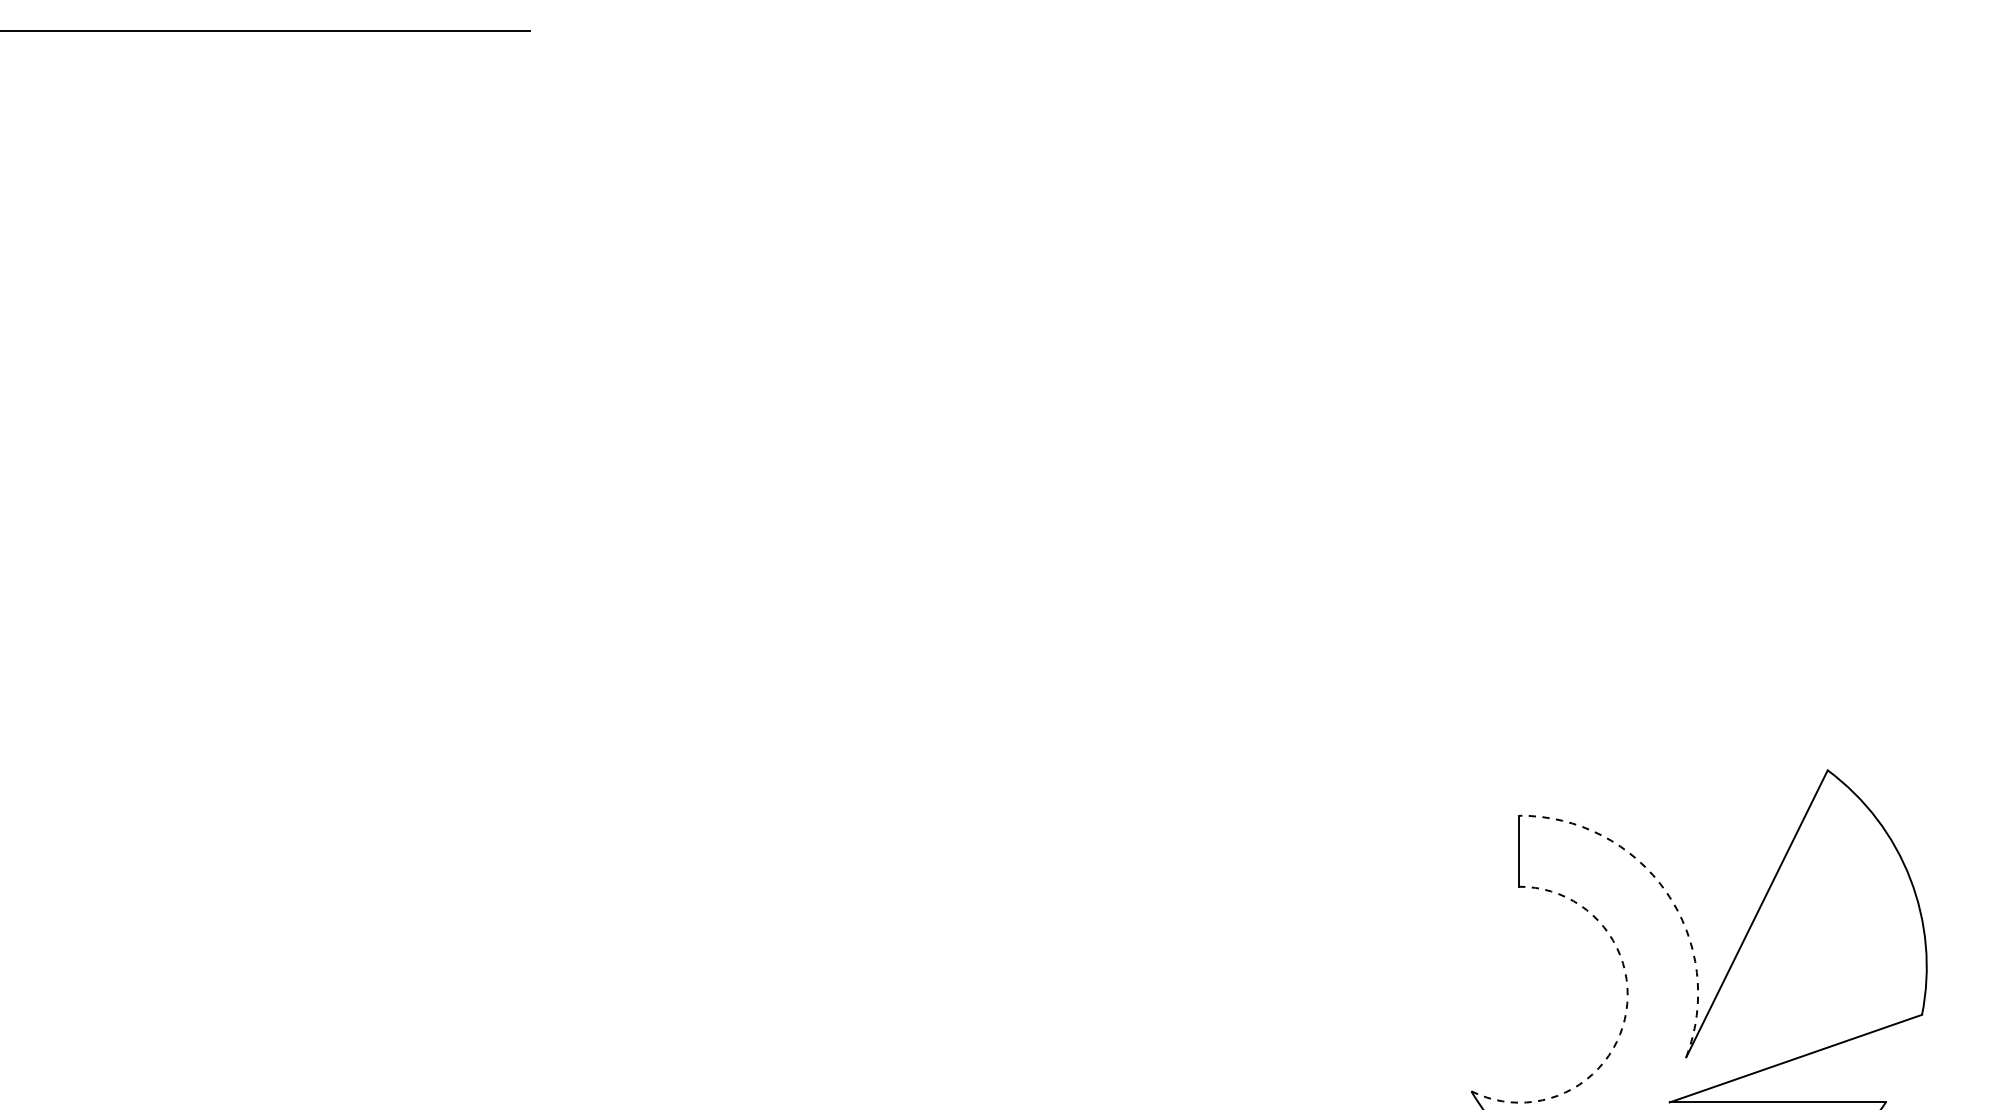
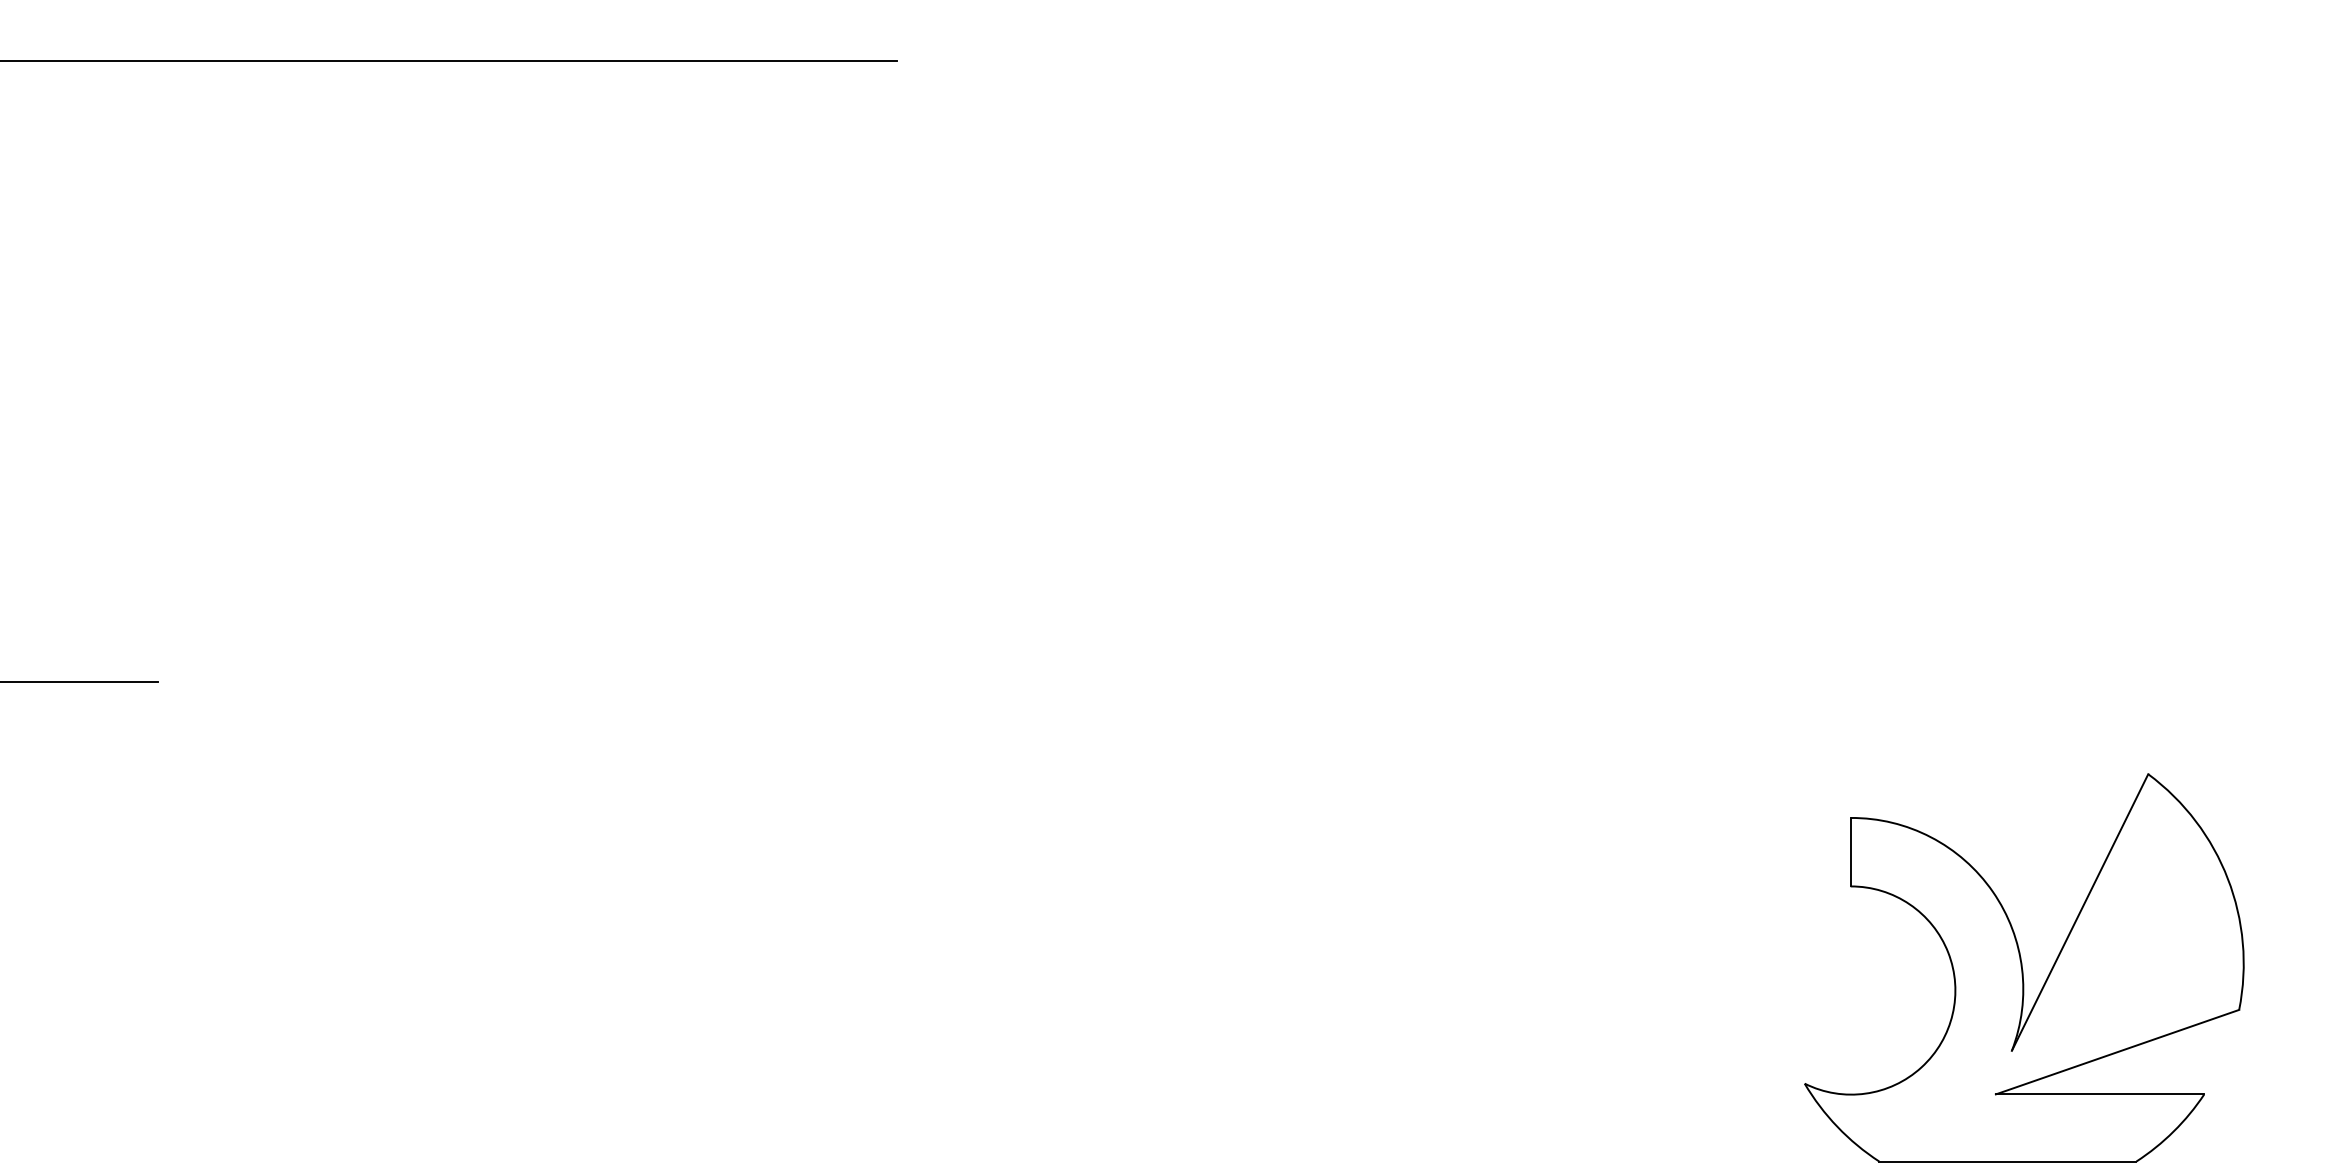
arc: (1666, 891) -> (1992, 891), dashed -> solid
arc: (1624, 1019) -> (1952, 1014), dashed -> solid

